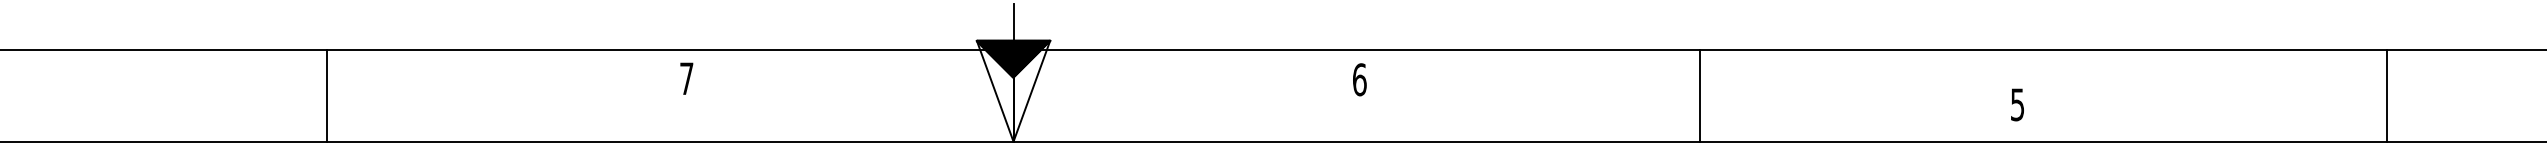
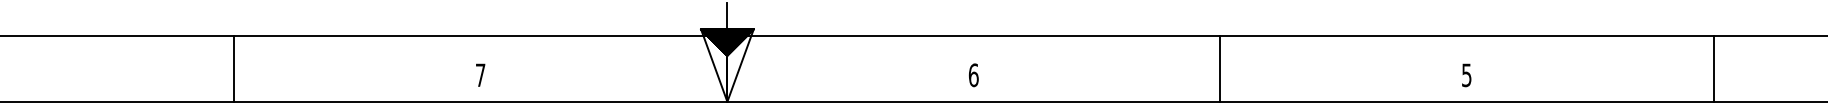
text: (686, 78) -> (480, 75), moved
text: (1359, 79) -> (973, 75), moved
text: (2017, 104) -> (1466, 75), moved

